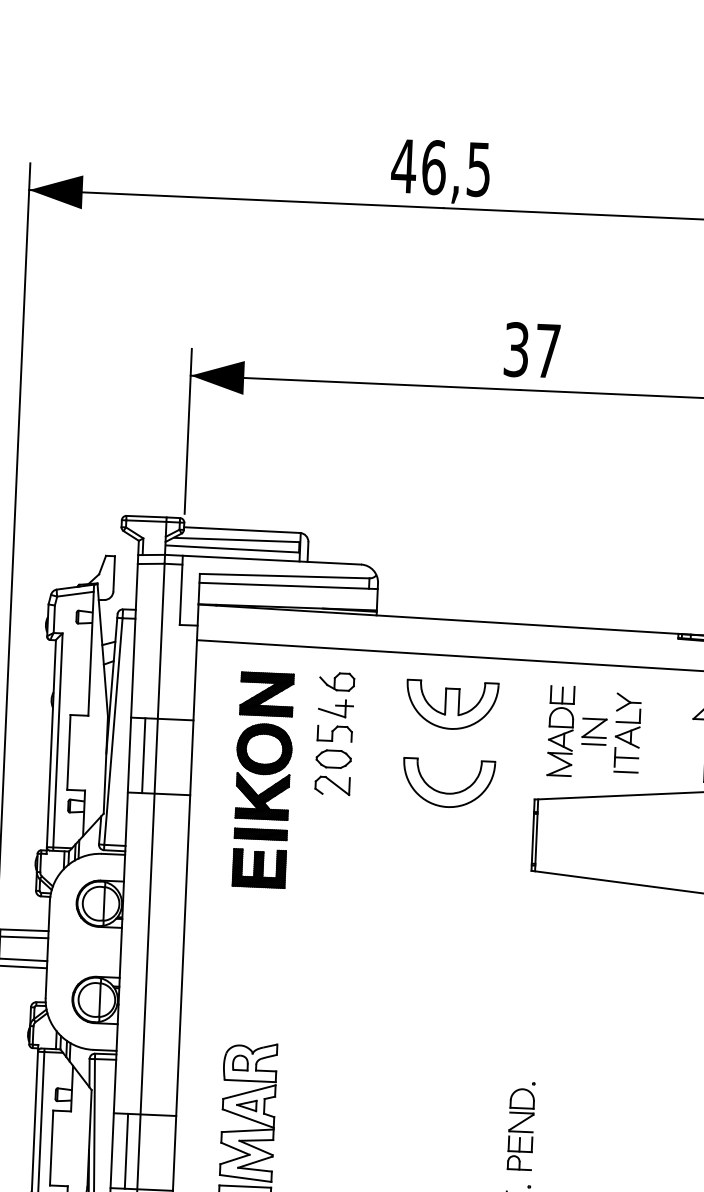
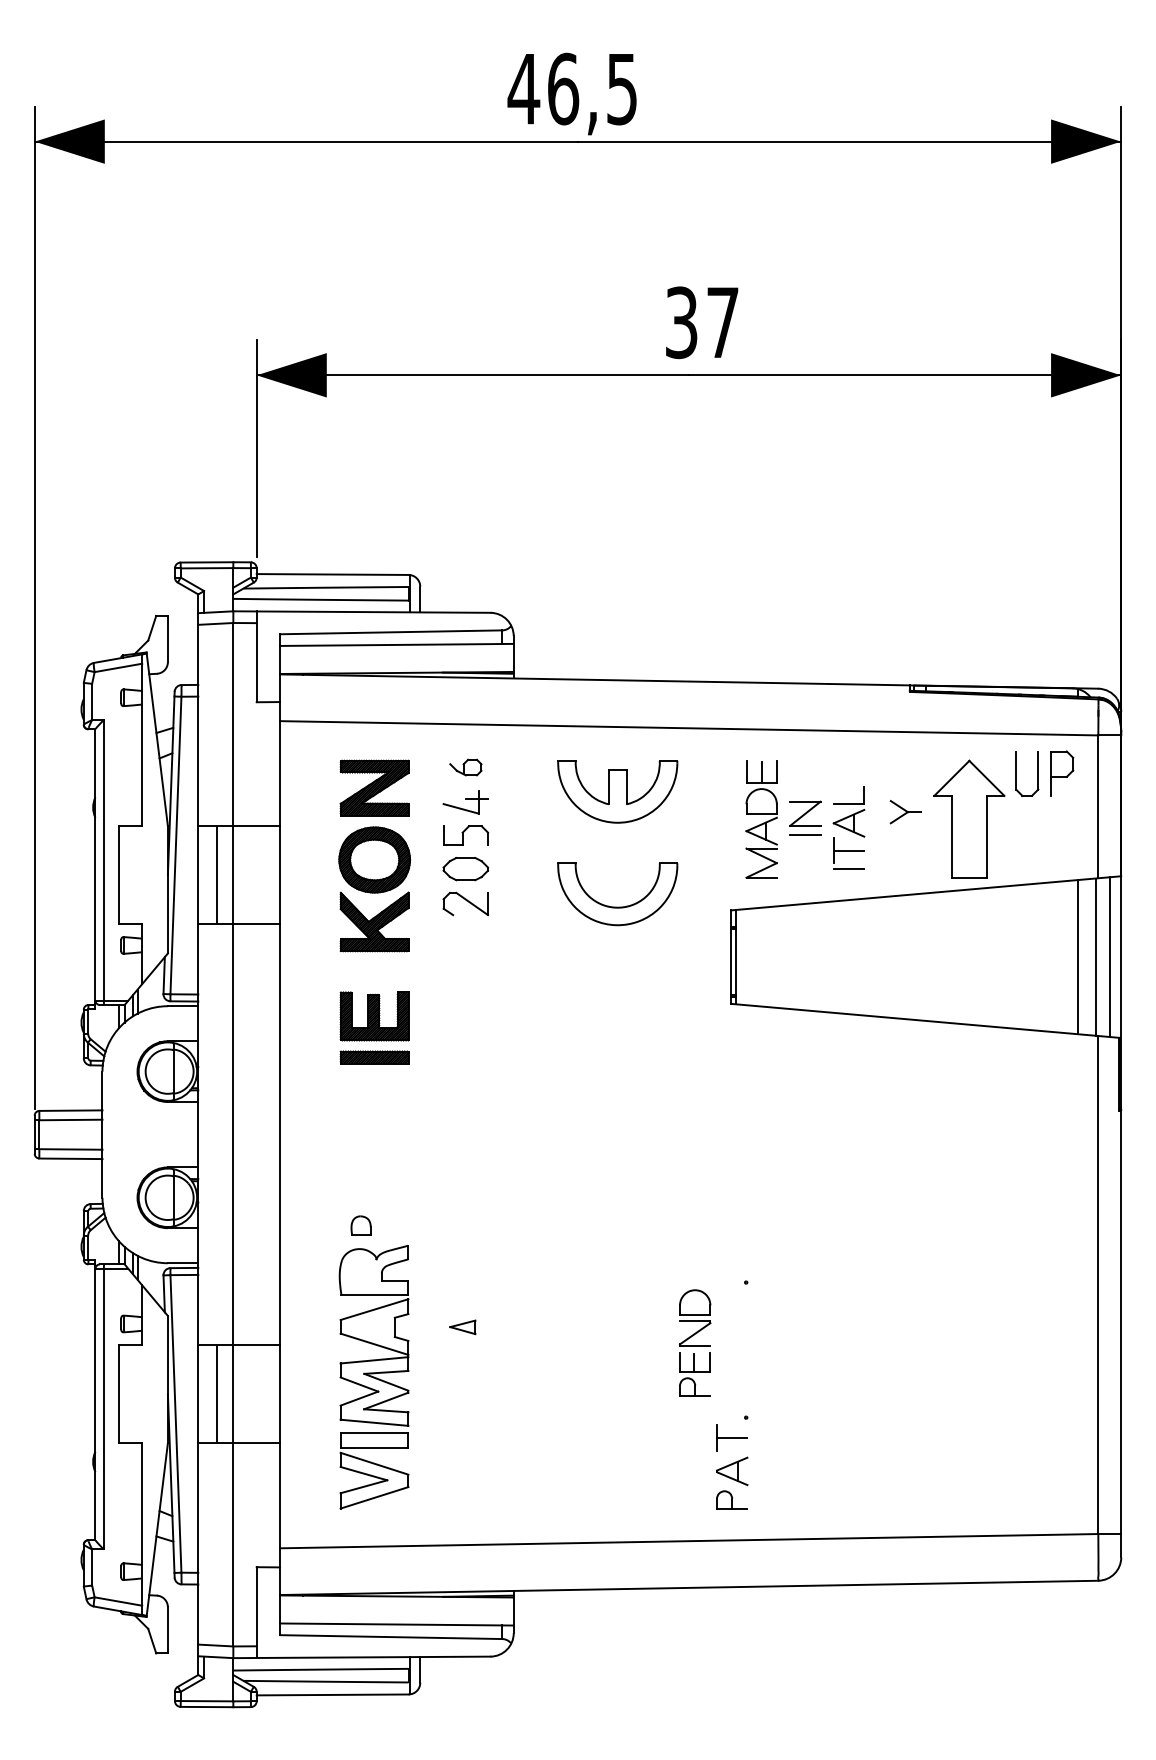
part: (336, 681) -> (465, 767), size x0.7
part: (628, 702) -> (905, 812), moved
part: (260, 834) -> (374, 1057), moved
part: (240, 1062) -> (360, 1225), moved
part: (246, 1105) -> (462, 1327), moved
part: (521, 1129) -> (695, 1342), moved

